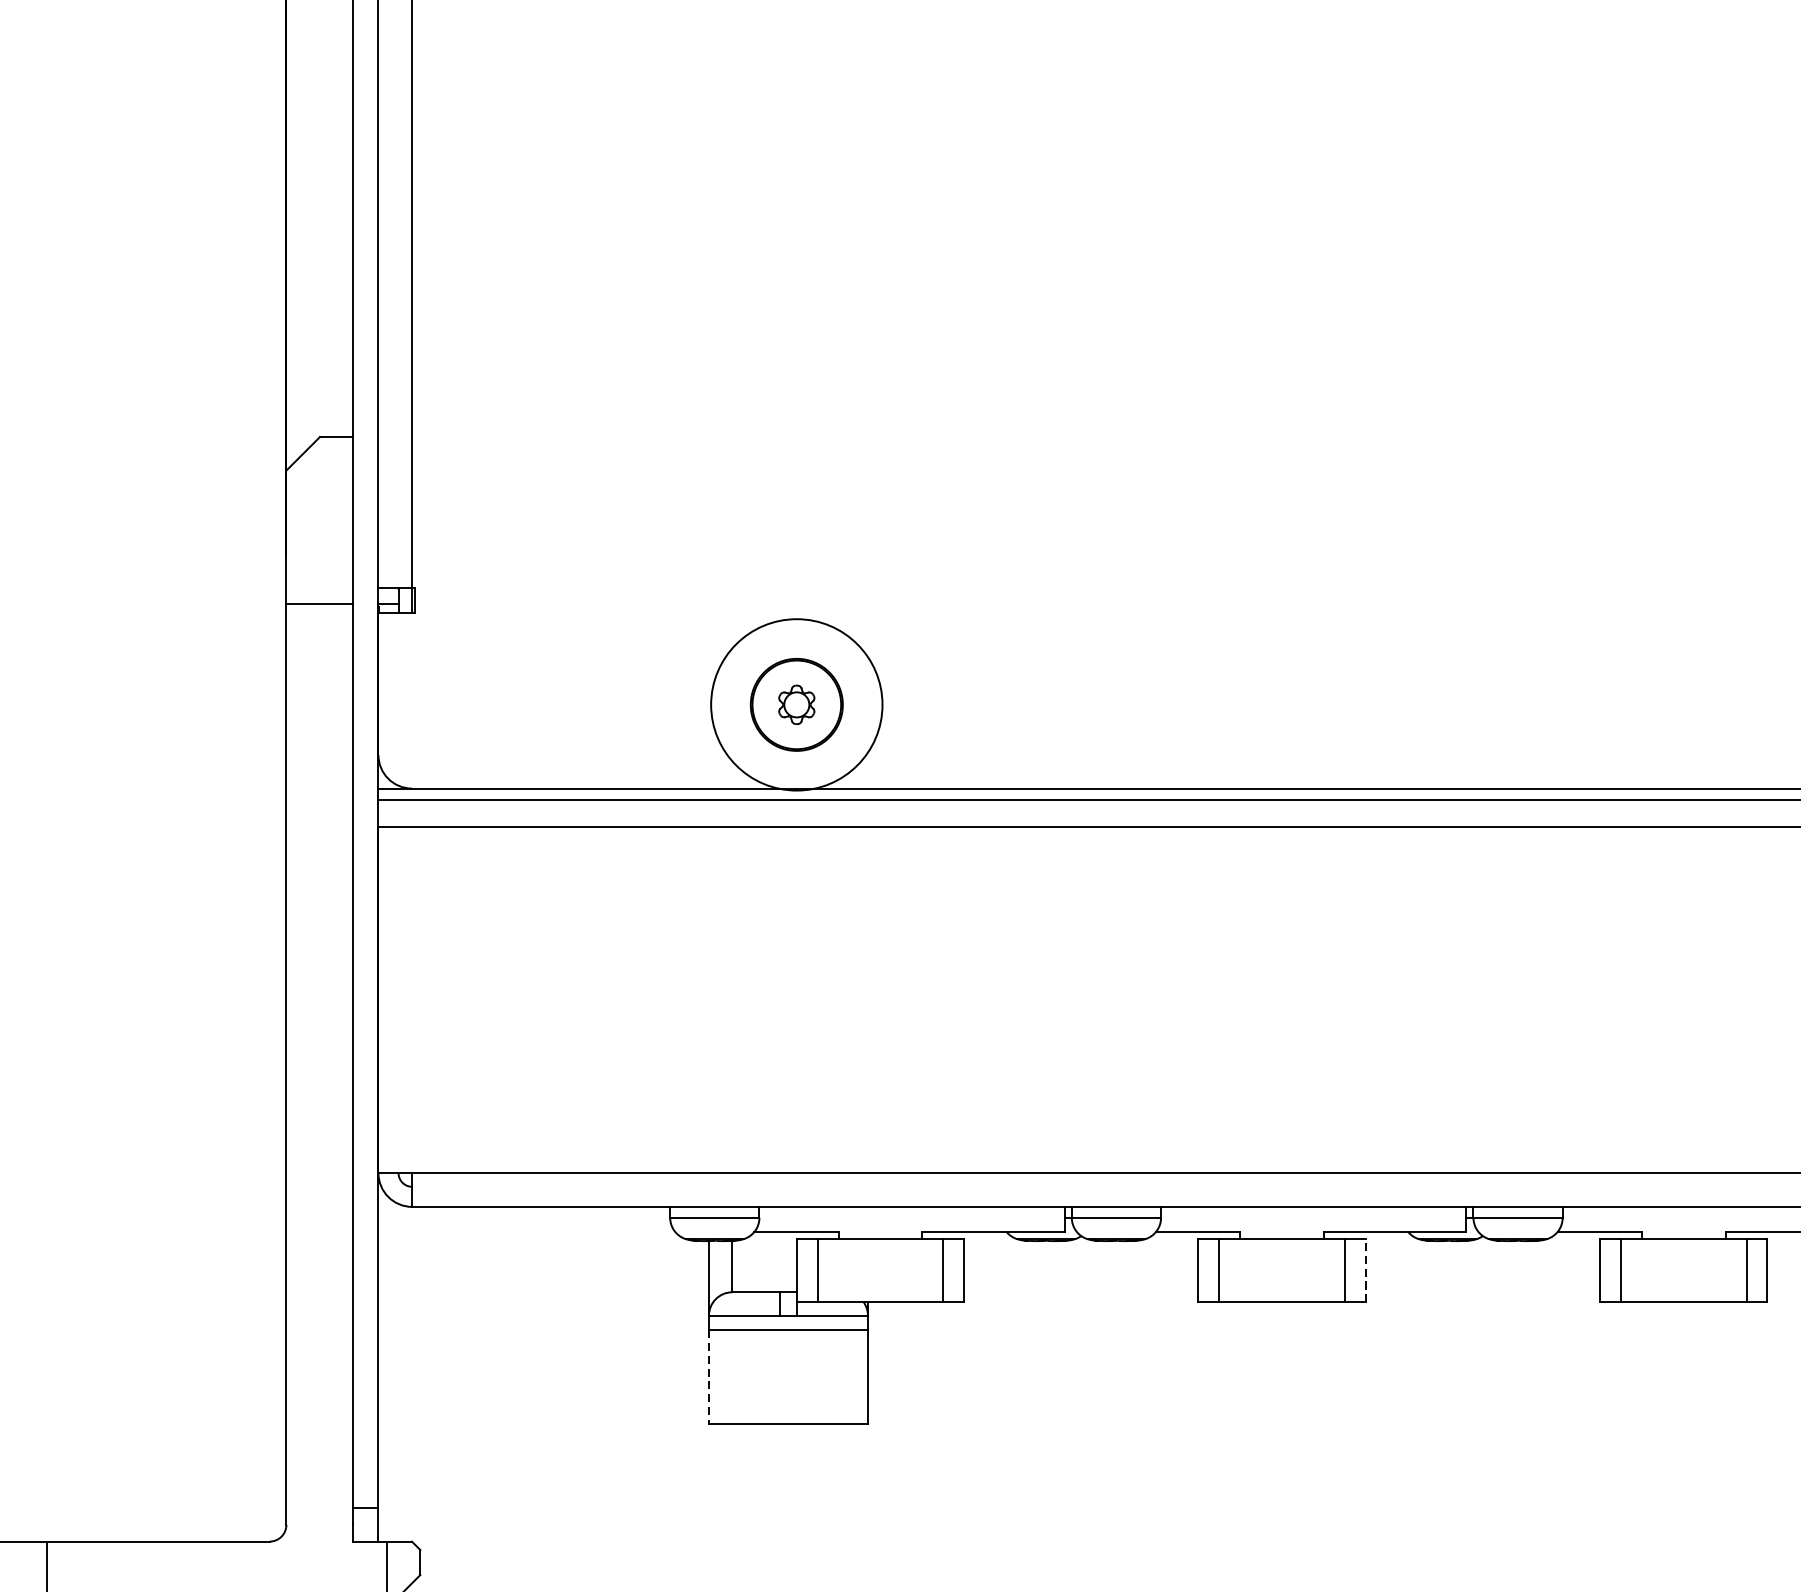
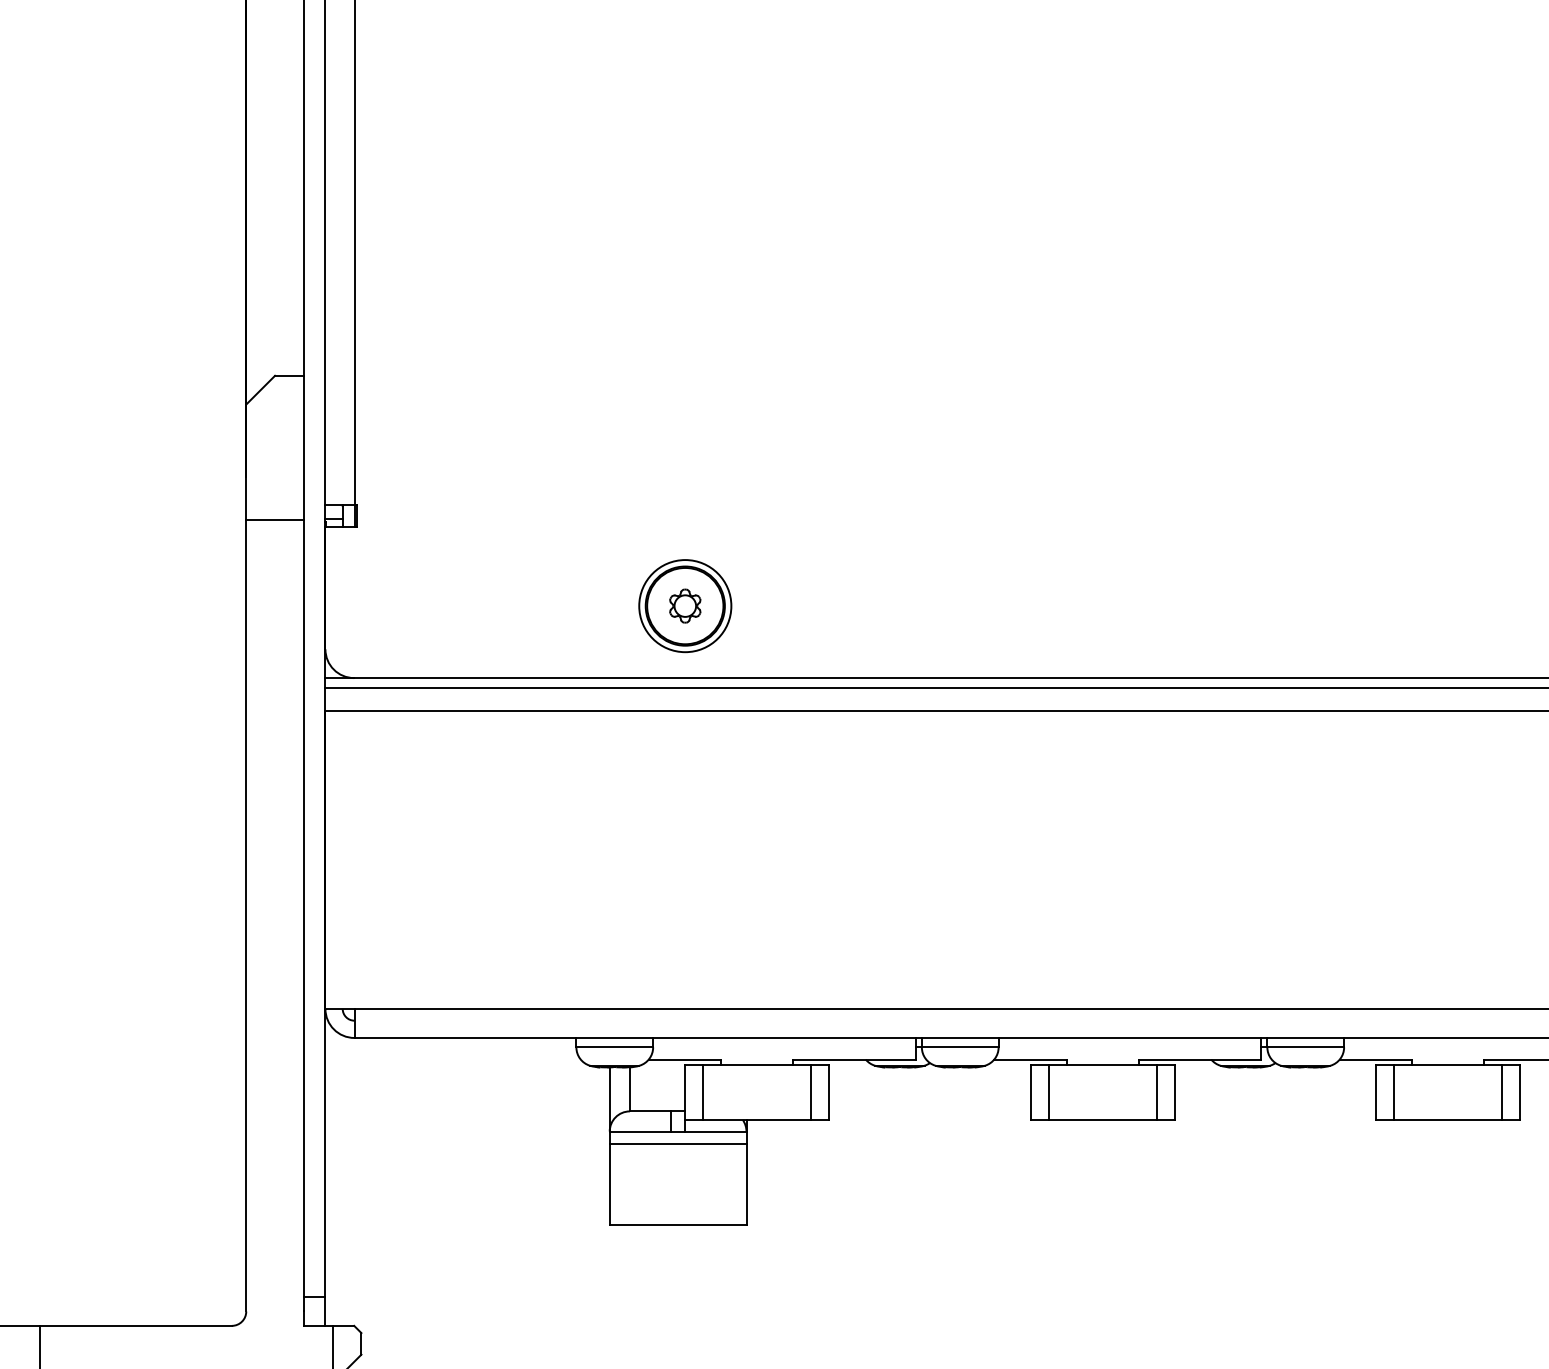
circle: (797, 705) -> (685, 606), size x0.62
line: (1365, 1270) -> (1174, 1092), dashed -> solid
line: (708, 1377) -> (609, 1184), dashed -> solid

